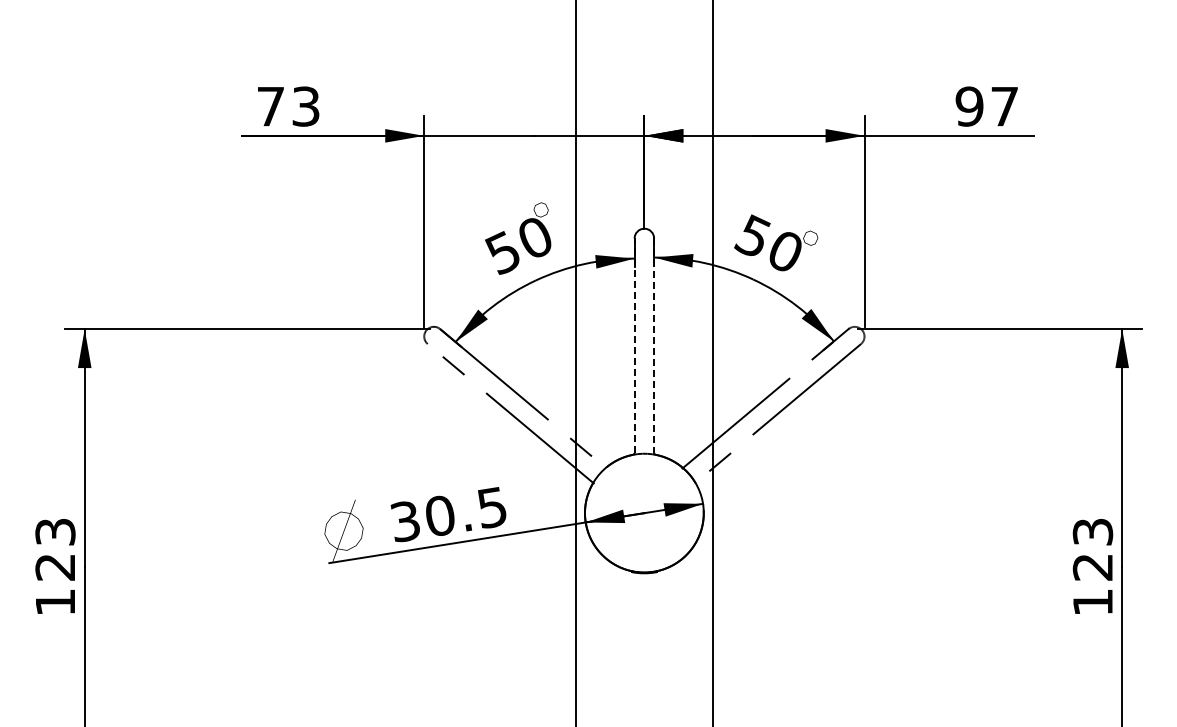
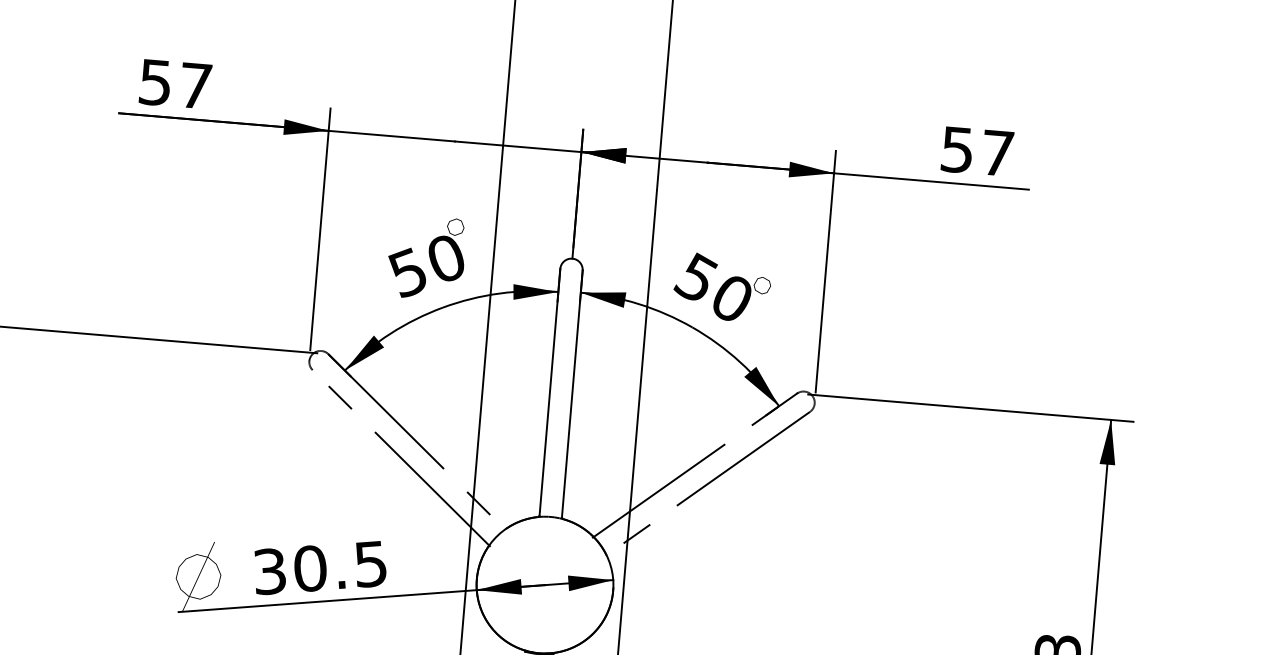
text: (288, 106) -> (175, 84), 73 -> 57
text: (969, 106) -> (957, 149), 97 -> 57
line: (634, 345) -> (549, 391), dashed -> solid
line: (654, 346) -> (572, 394), dashed -> solid

